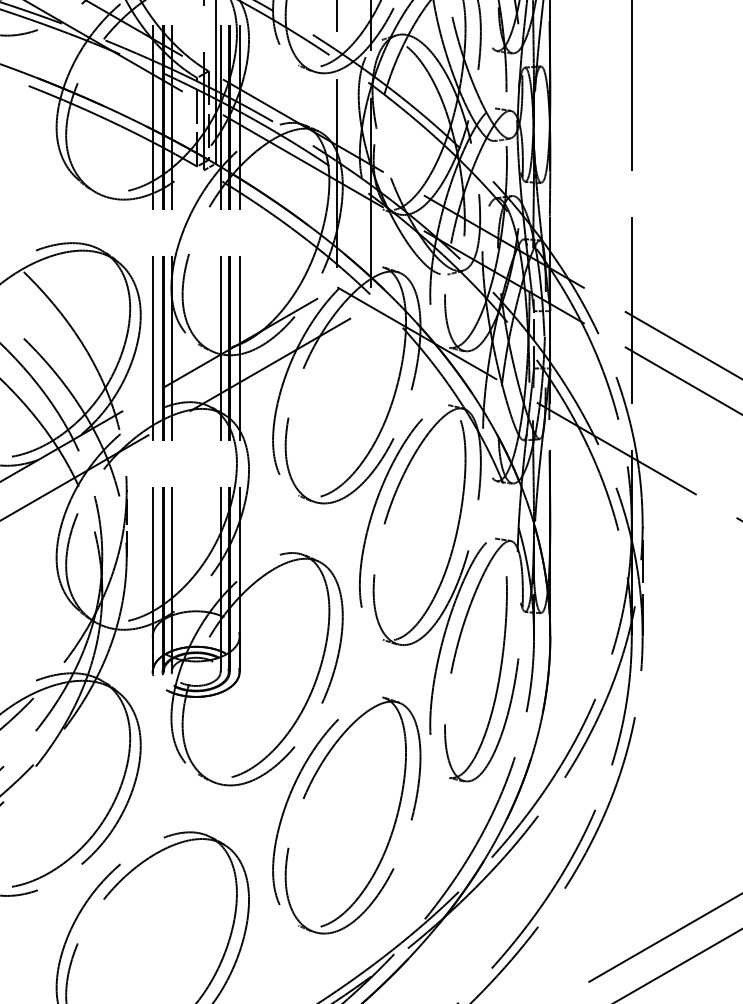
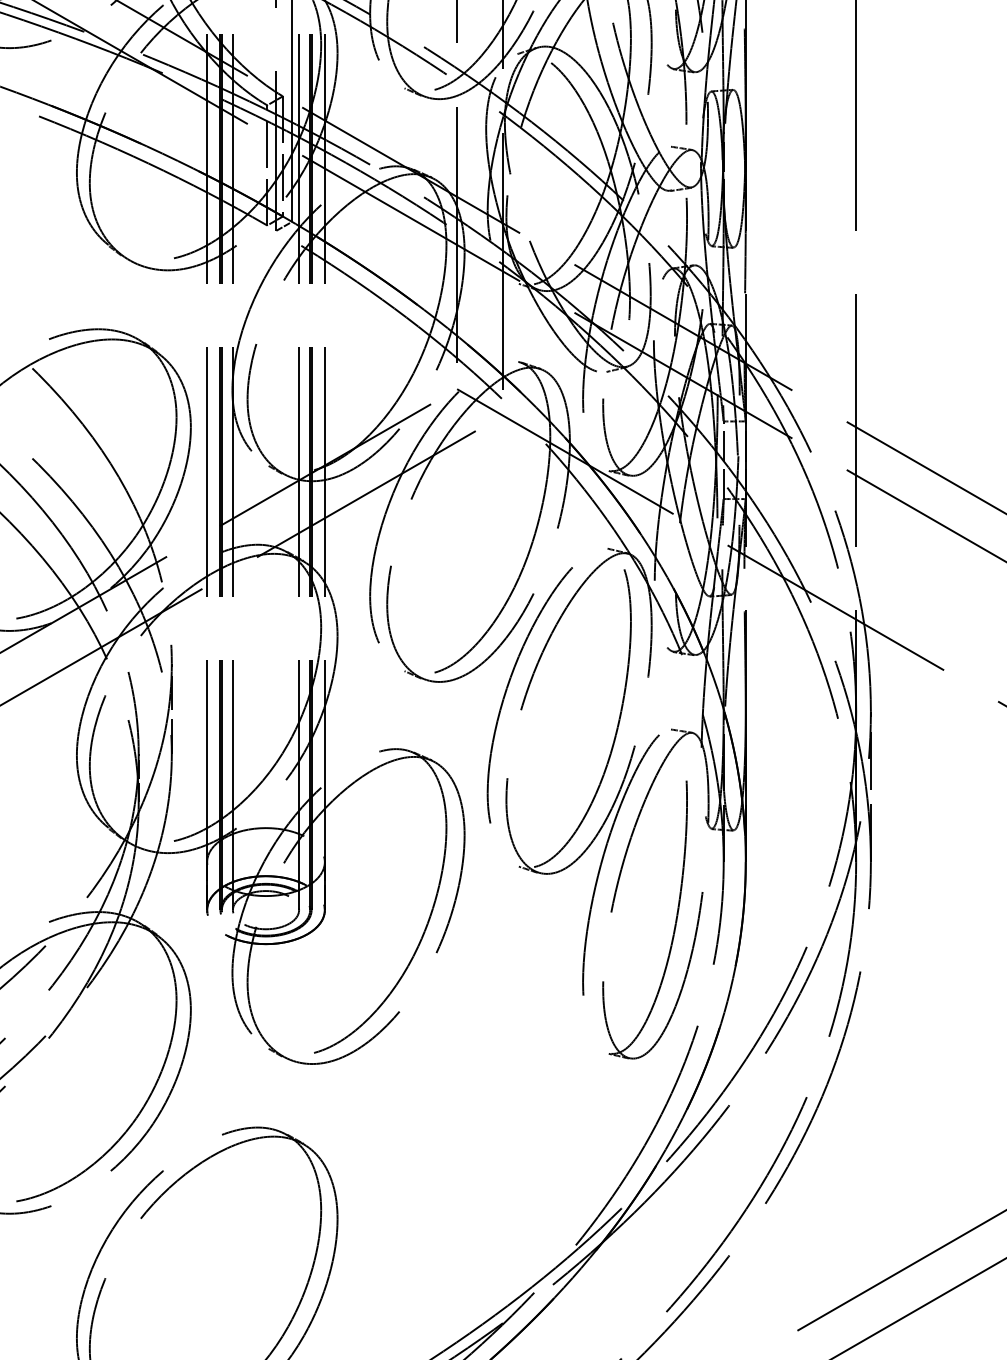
part: (305, 797) -> (414, 1080), removed

